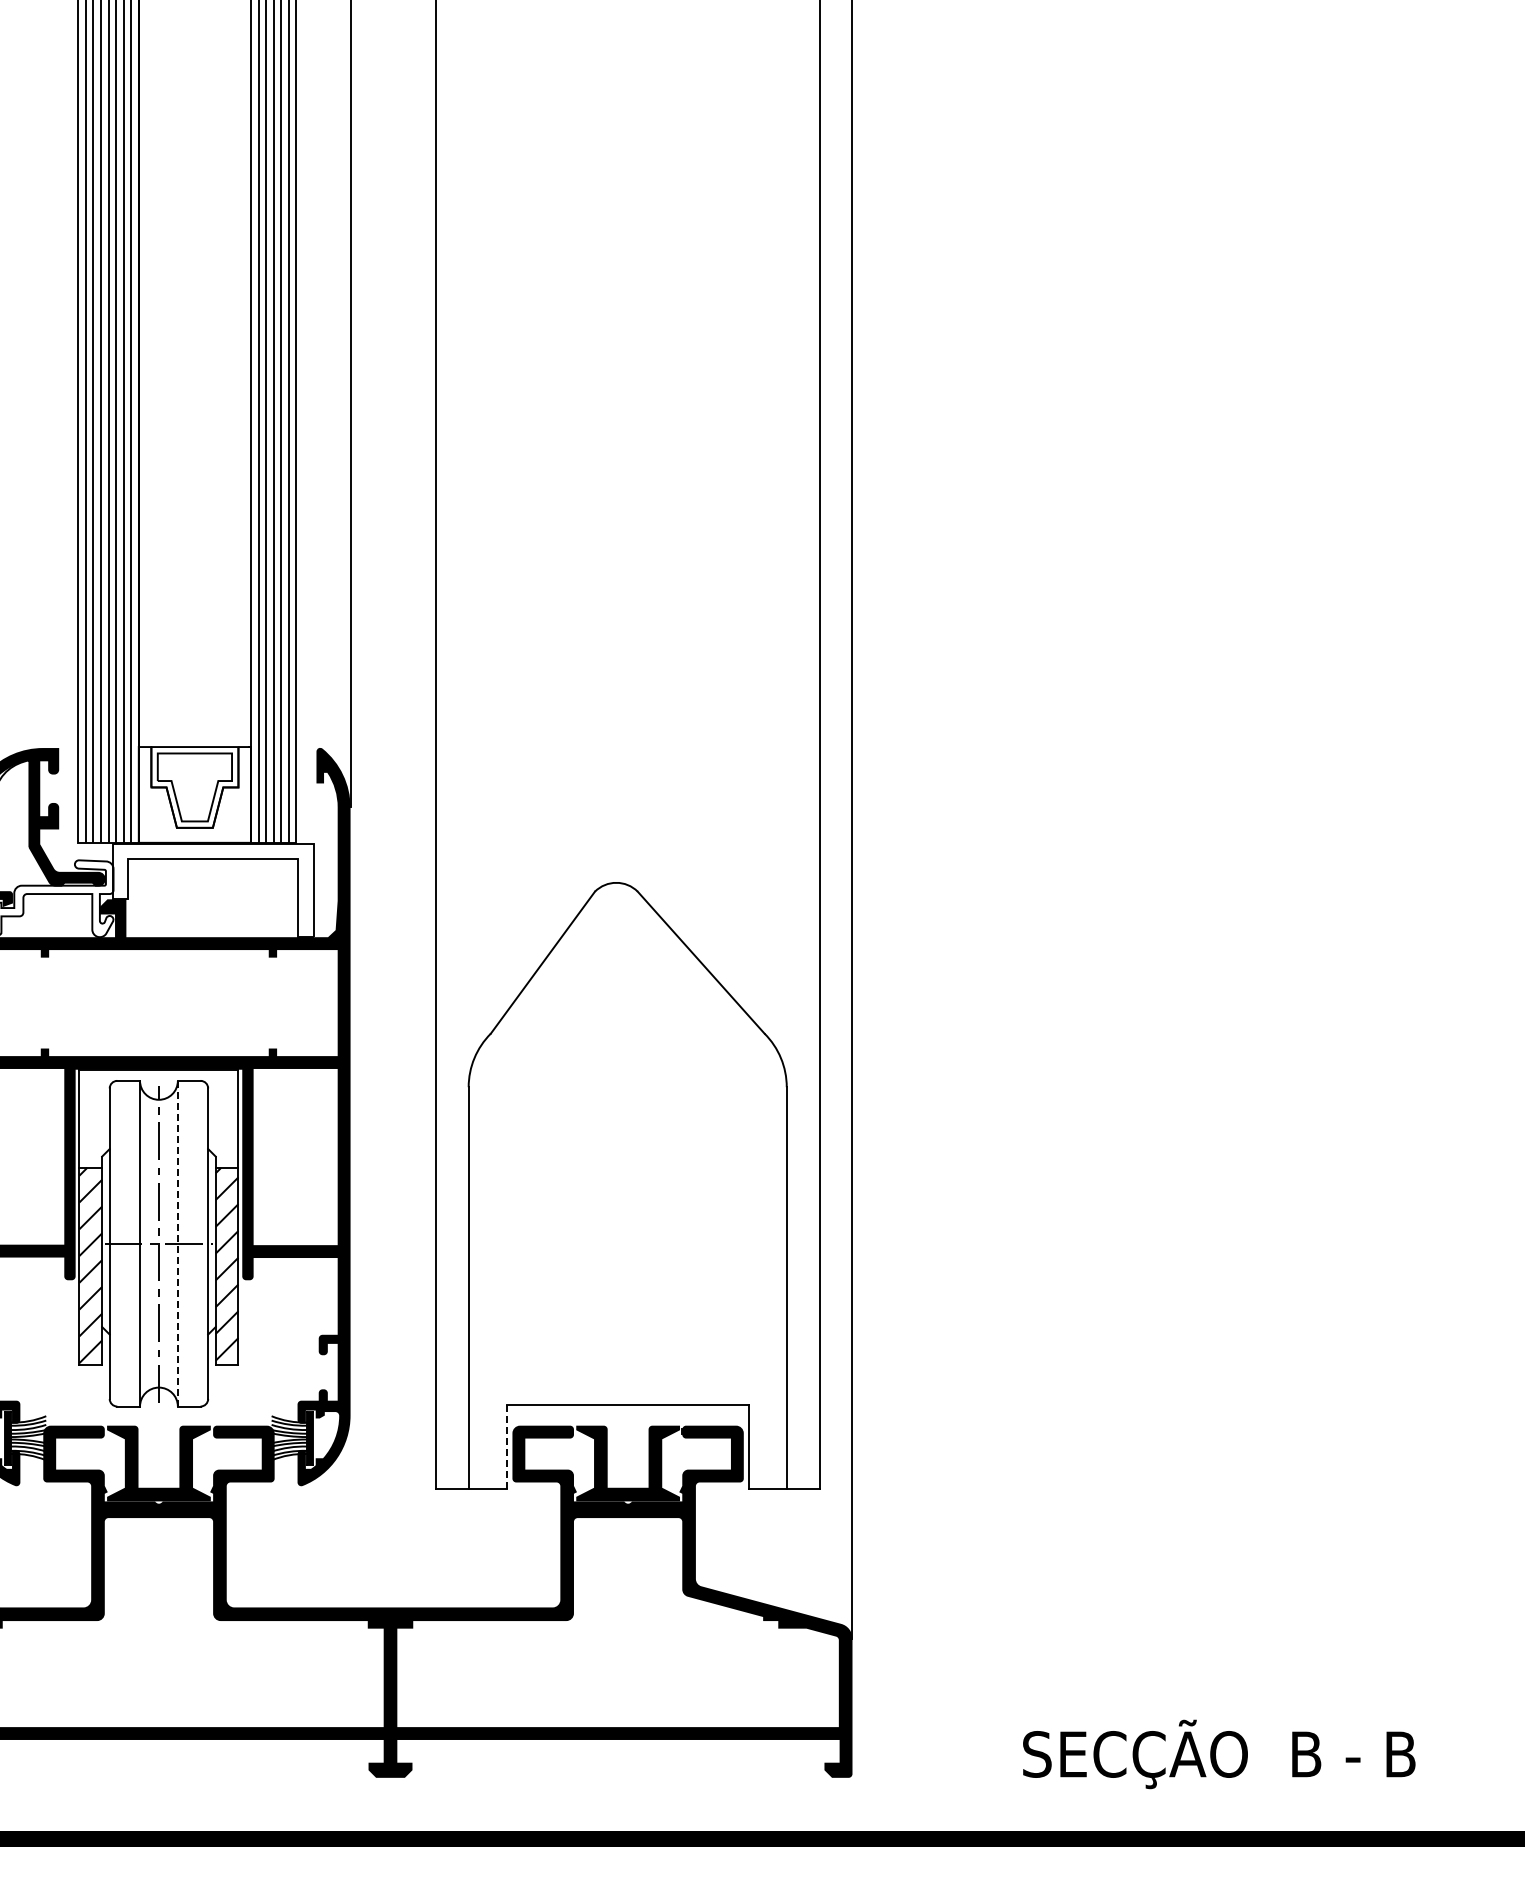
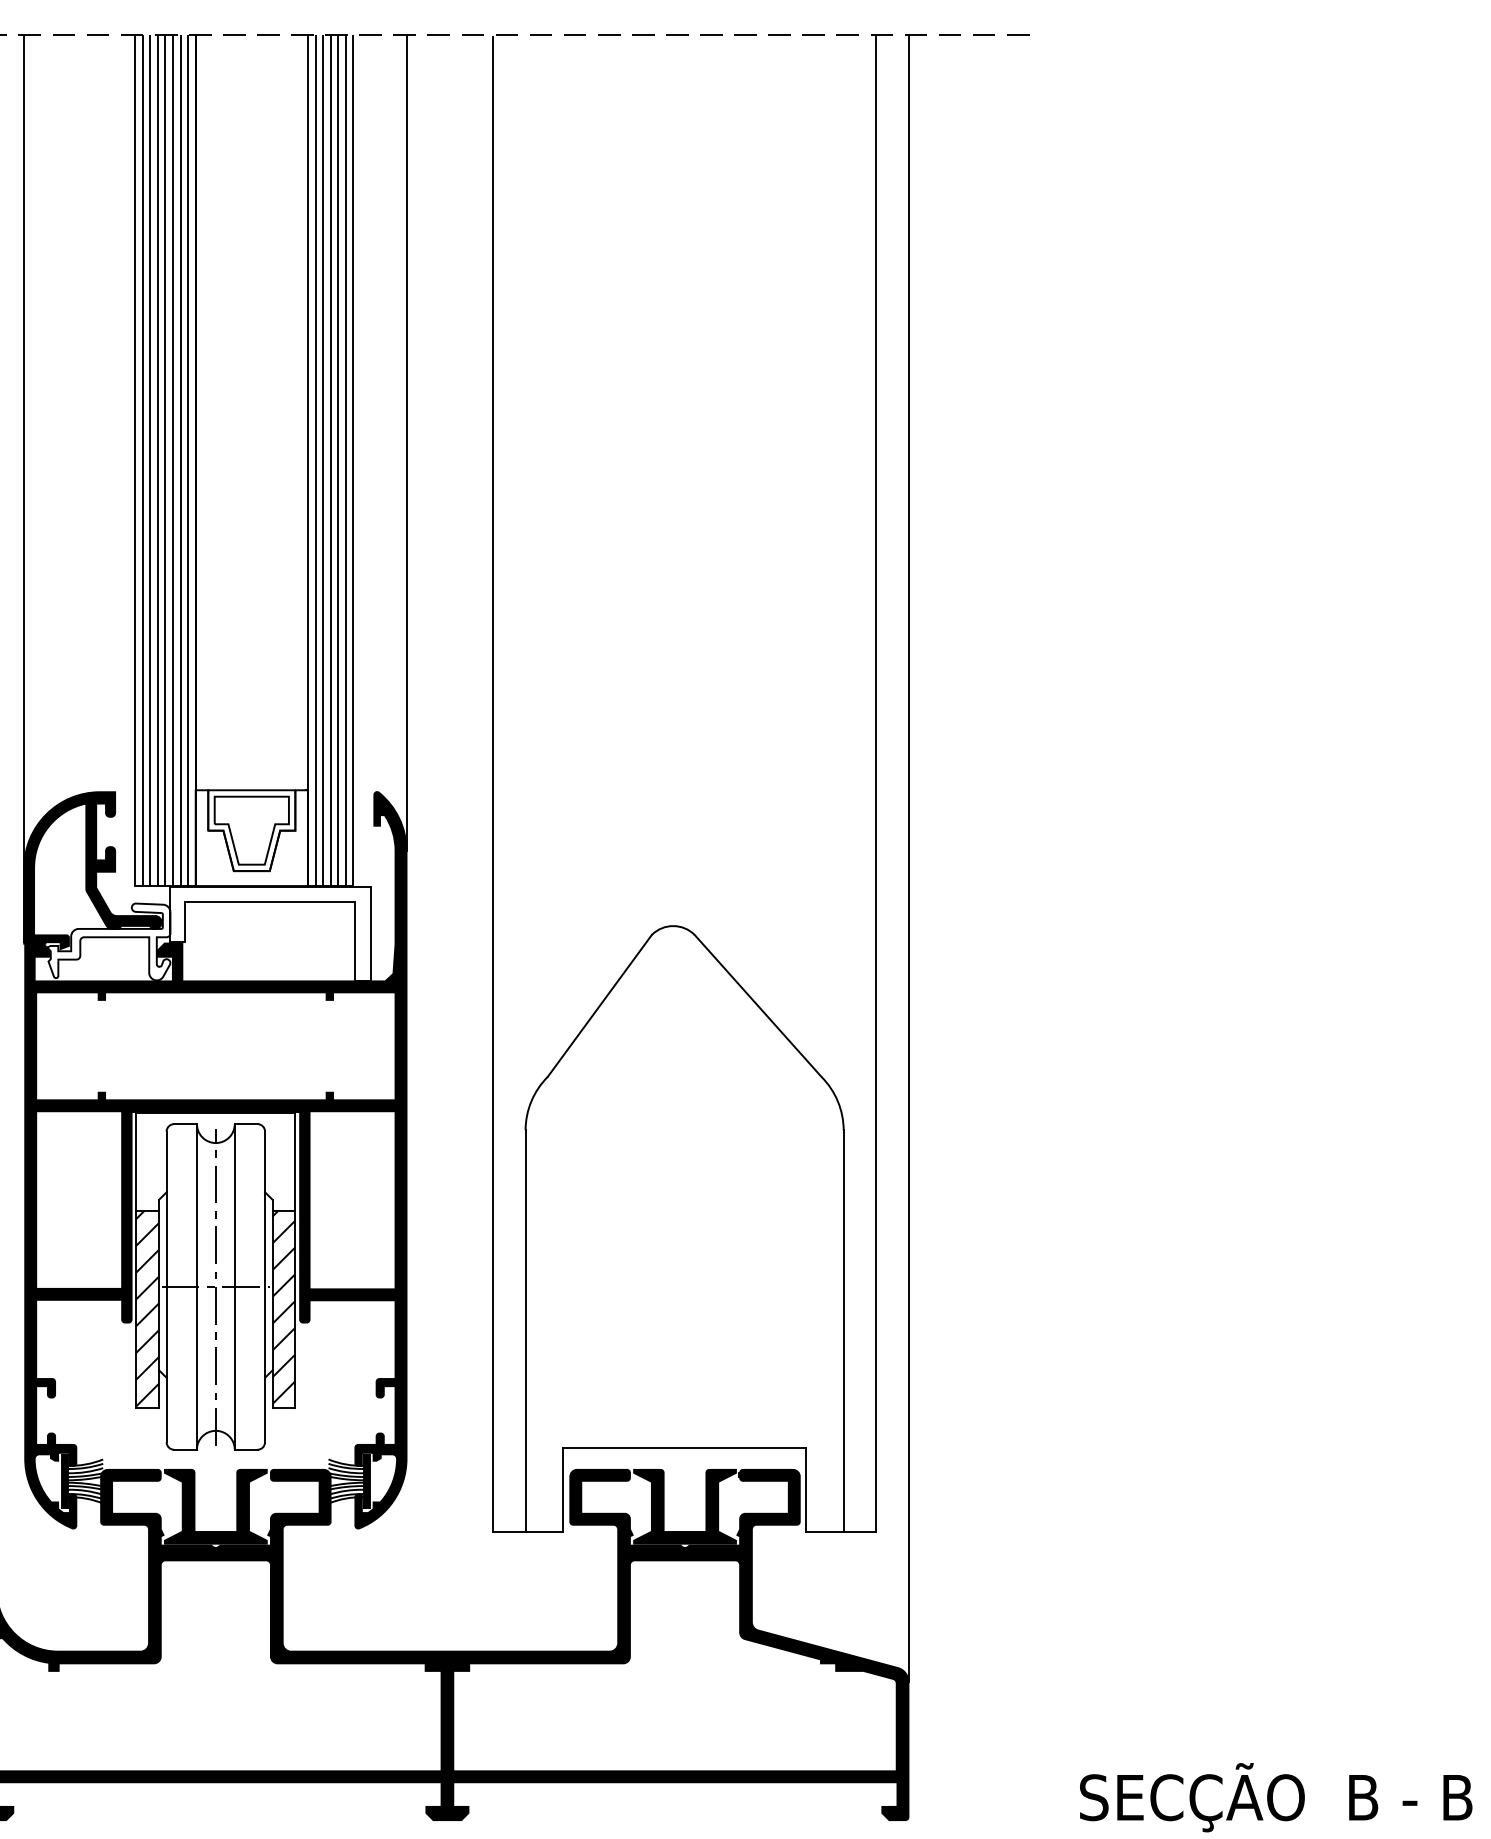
line: (177, 1243) -> (234, 1286), dashed -> solid
line: (506, 1446) -> (563, 1489), dashed -> solid

